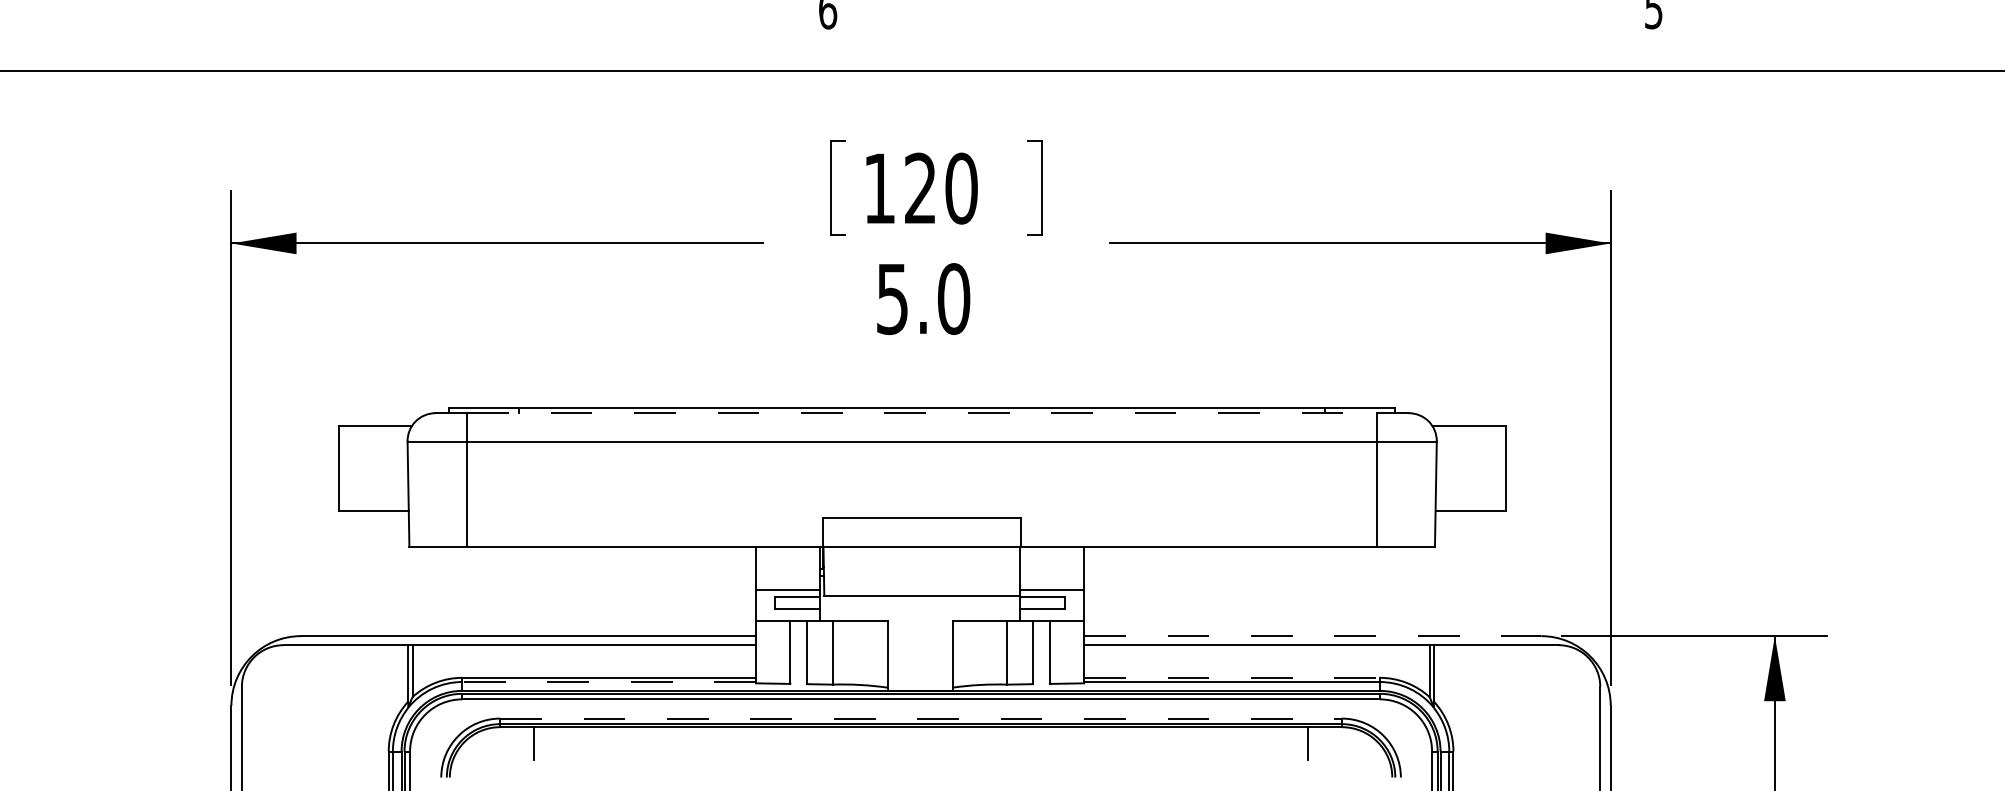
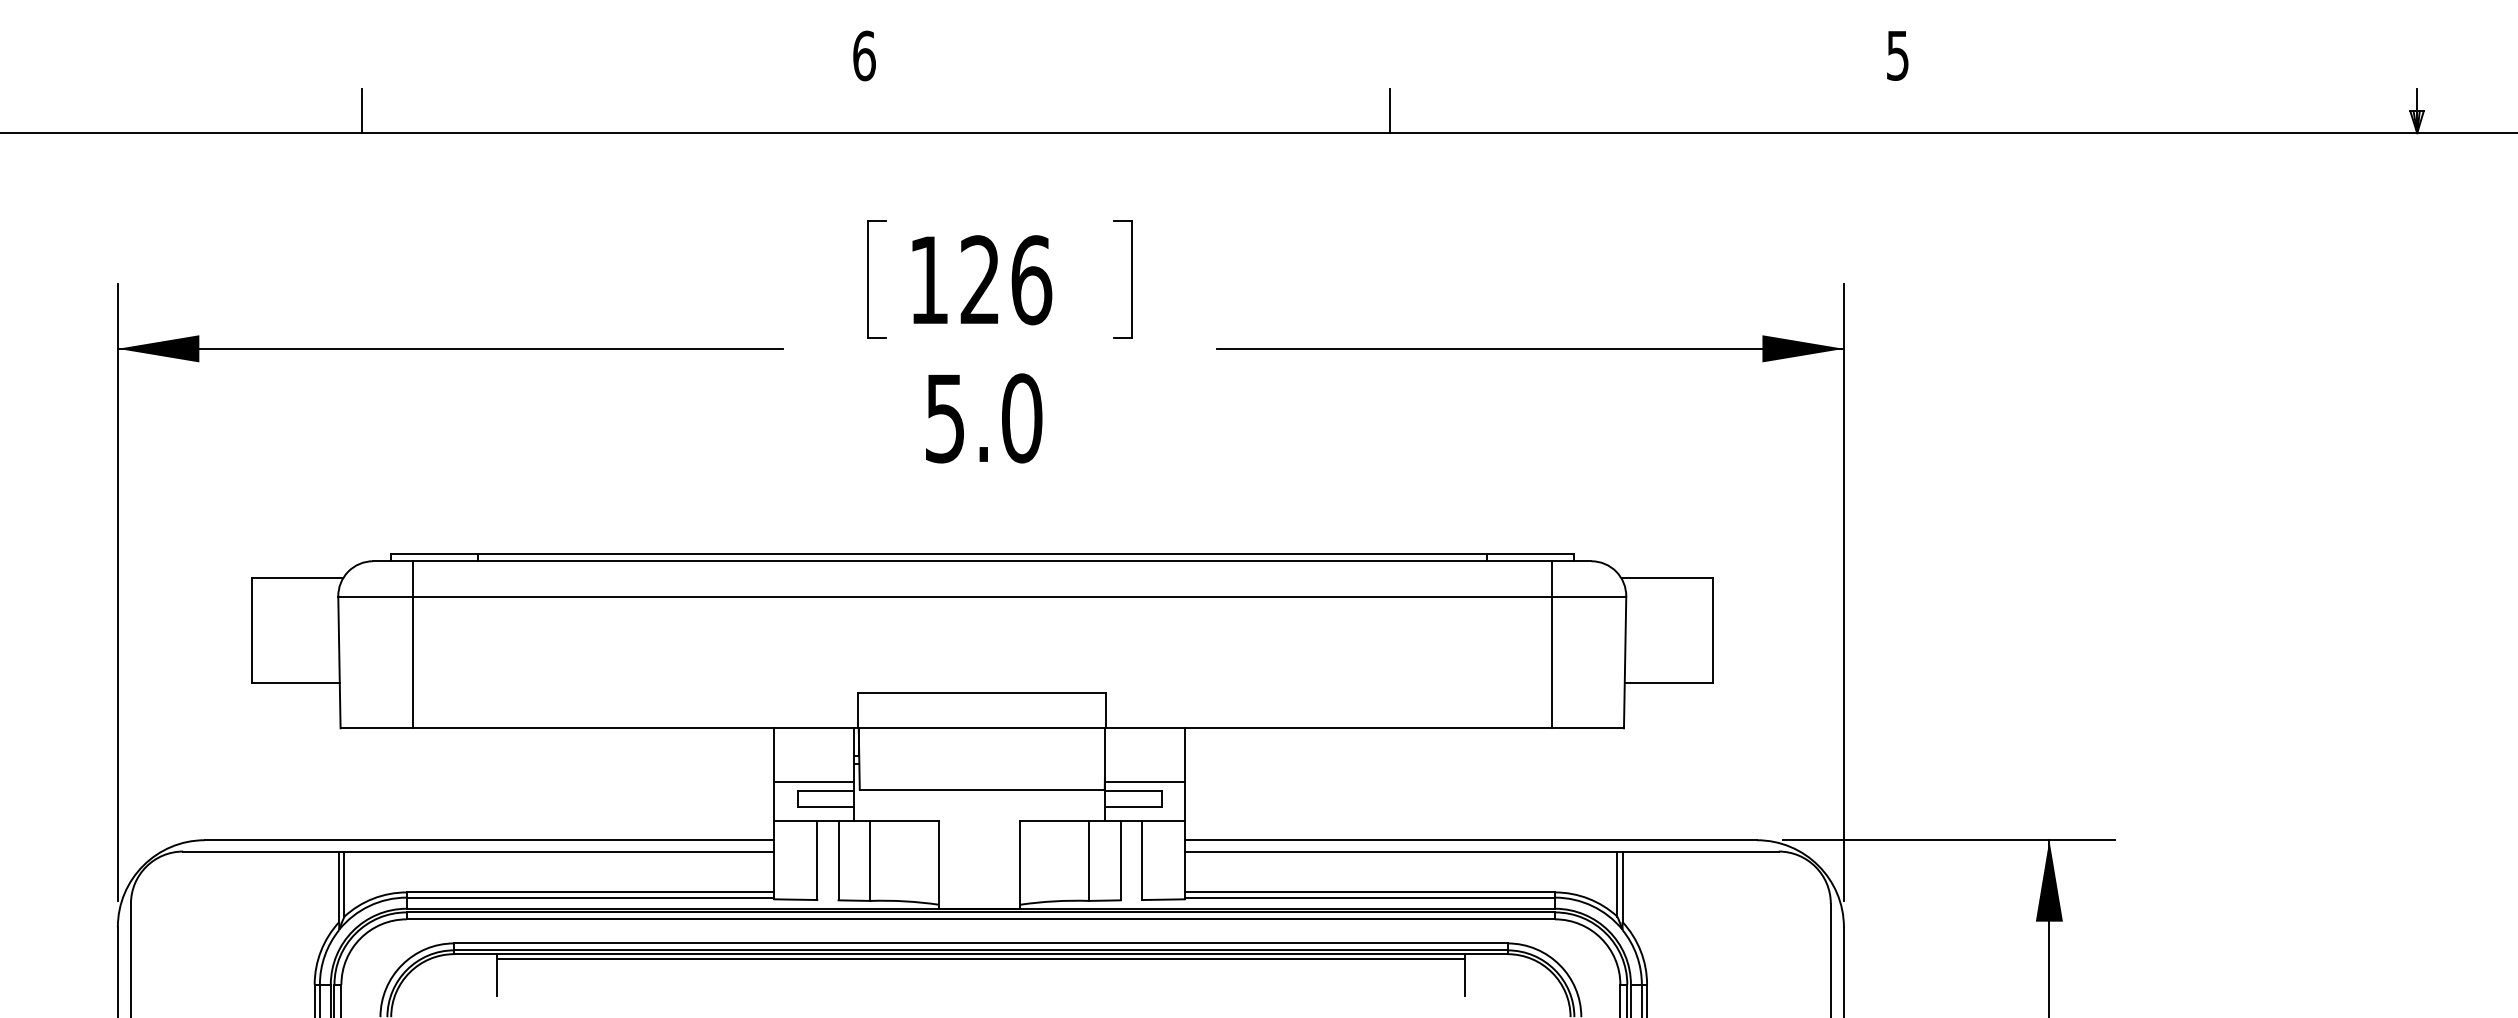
line: (426, 53) -> (361, 110), added
line: (1247, 53) -> (1389, 110), added
text: (961, 188) -> (1031, 280), 120 -> 126
line: (922, 413) -> (982, 561), dashed -> solid
line: (1312, 636) -> (1470, 840), dashed -> solid
line: (1232, 677) -> (1370, 892), dashed -> solid
line: (609, 681) -> (590, 897), dashed -> solid
line: (920, 718) -> (980, 943), dashed -> solid
line: (920, 730) -> (980, 958), added

